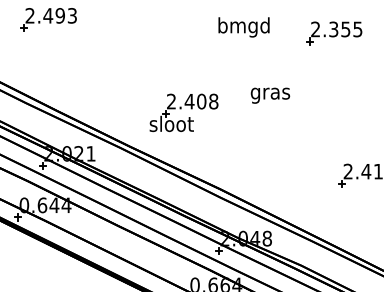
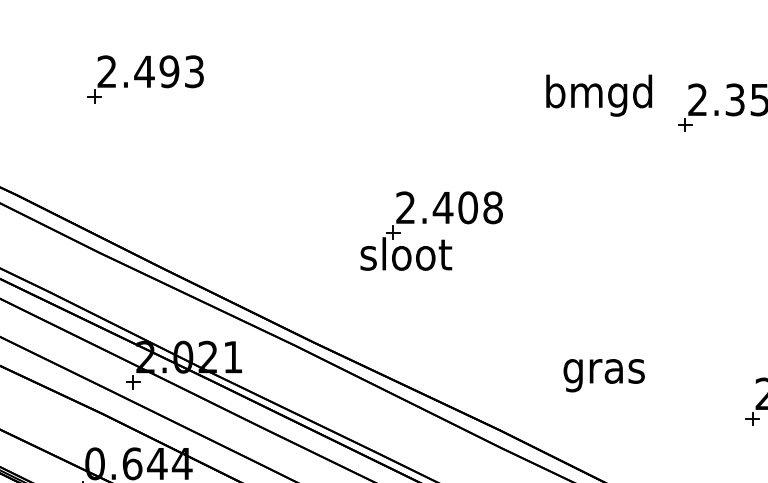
text: (243, 27) -> (598, 95), moved
text: (270, 95) -> (604, 375), moved
part: (183, 112) -> (430, 230), moved

